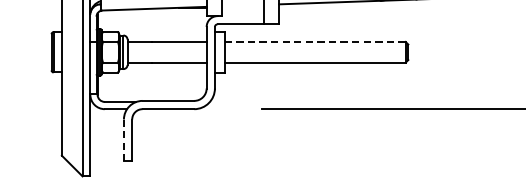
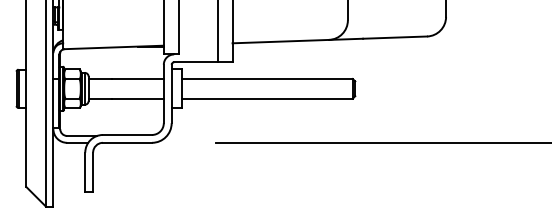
line: (315, 42) -> (267, 79), dashed -> solid
line: (124, 140) -> (85, 172), dashed -> solid

